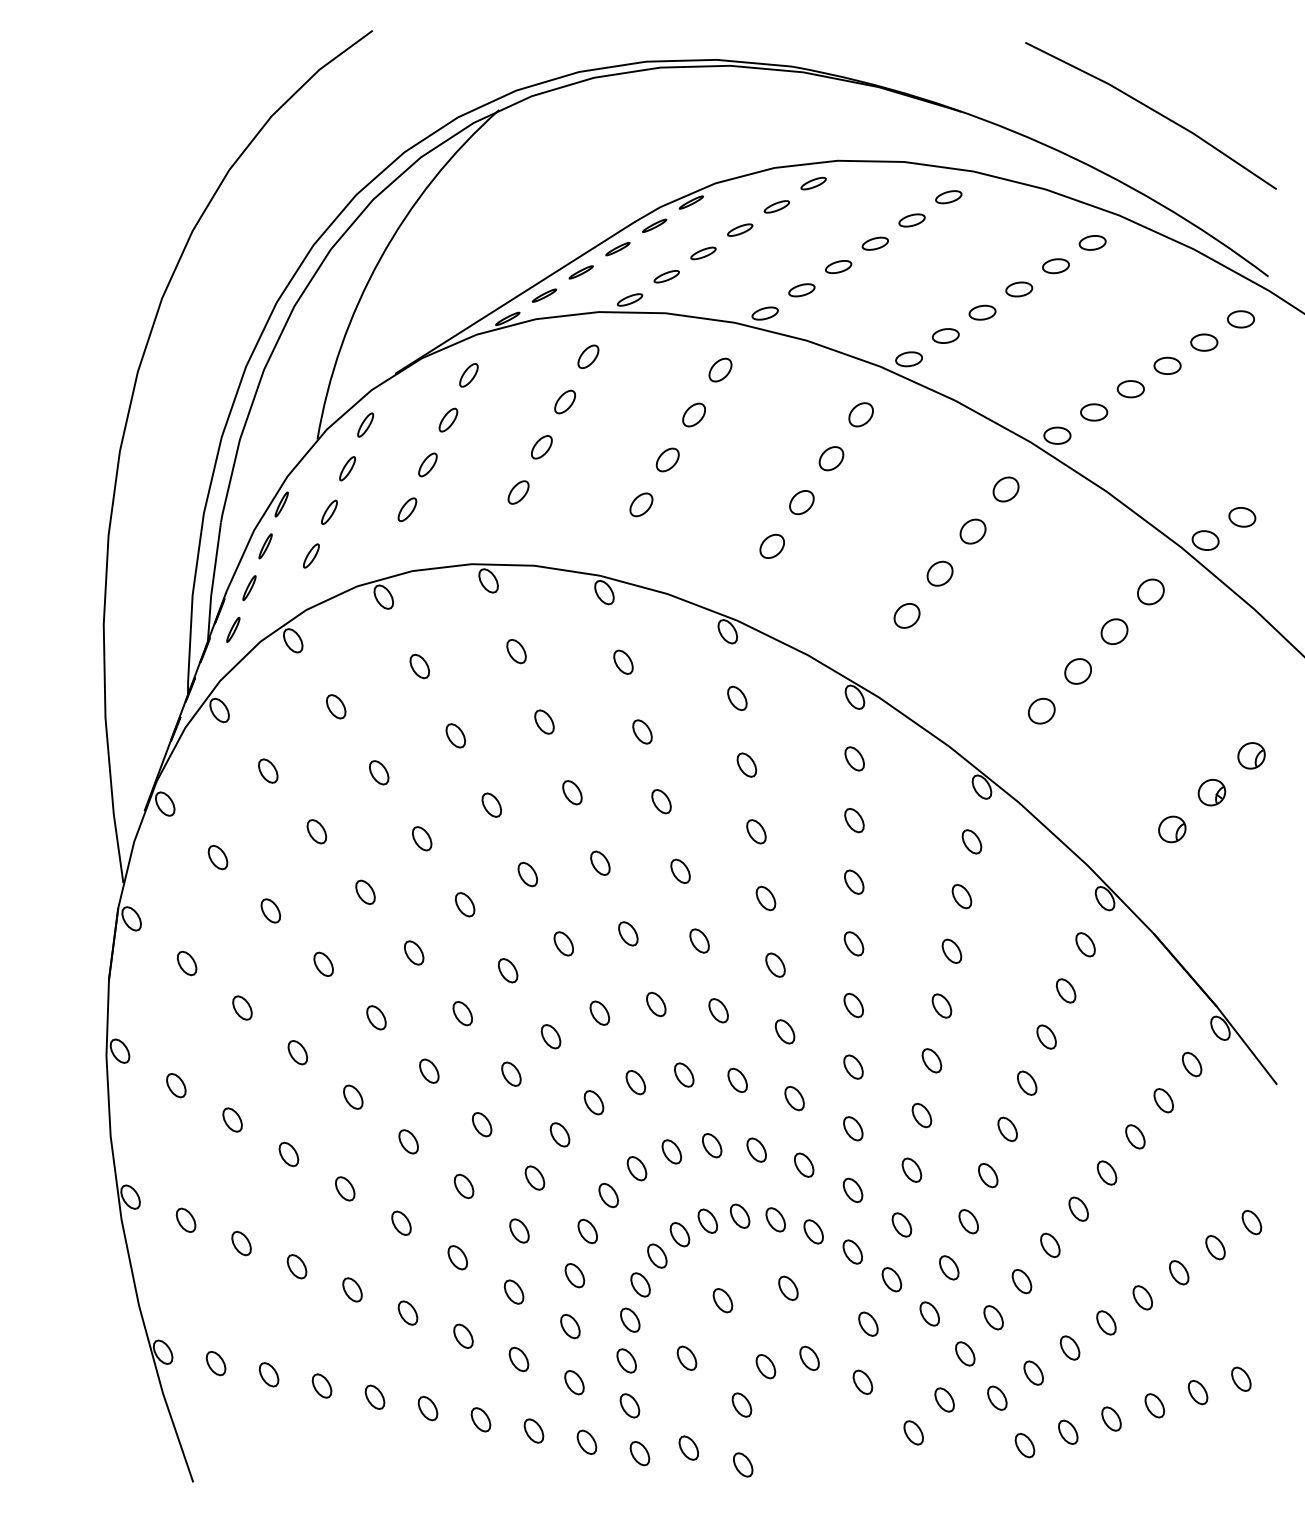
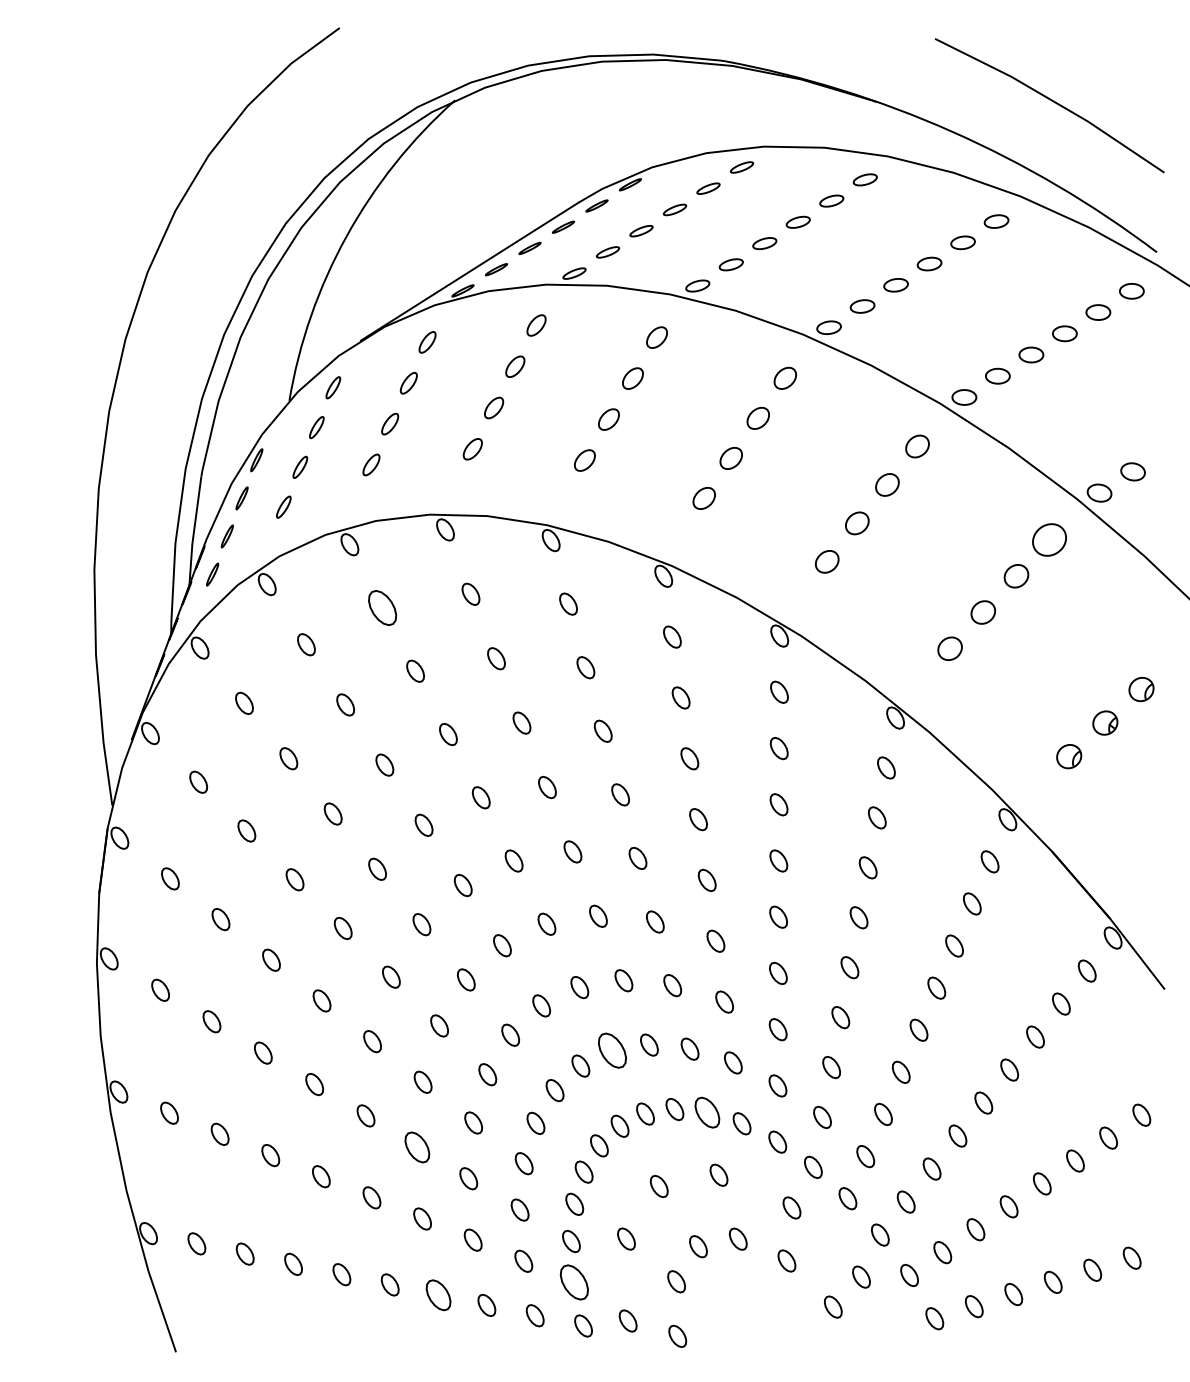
part: (1150, 591) -> (1049, 539), size x1.4
part: (419, 665) -> (382, 607), size x1.6
part: (671, 1151) -> (612, 1050), size x1.6
part: (775, 1219) -> (707, 1112), size x1.4
part: (457, 1256) -> (417, 1146), size x1.4
part: (630, 1405) -> (574, 1282), size x1.6
part: (480, 1419) -> (438, 1294), size x1.4

